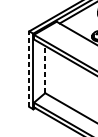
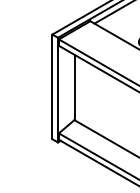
line: (29, 68) -> (52, 86), dashed -> solid
line: (45, 69) -> (74, 87), dashed -> solid

